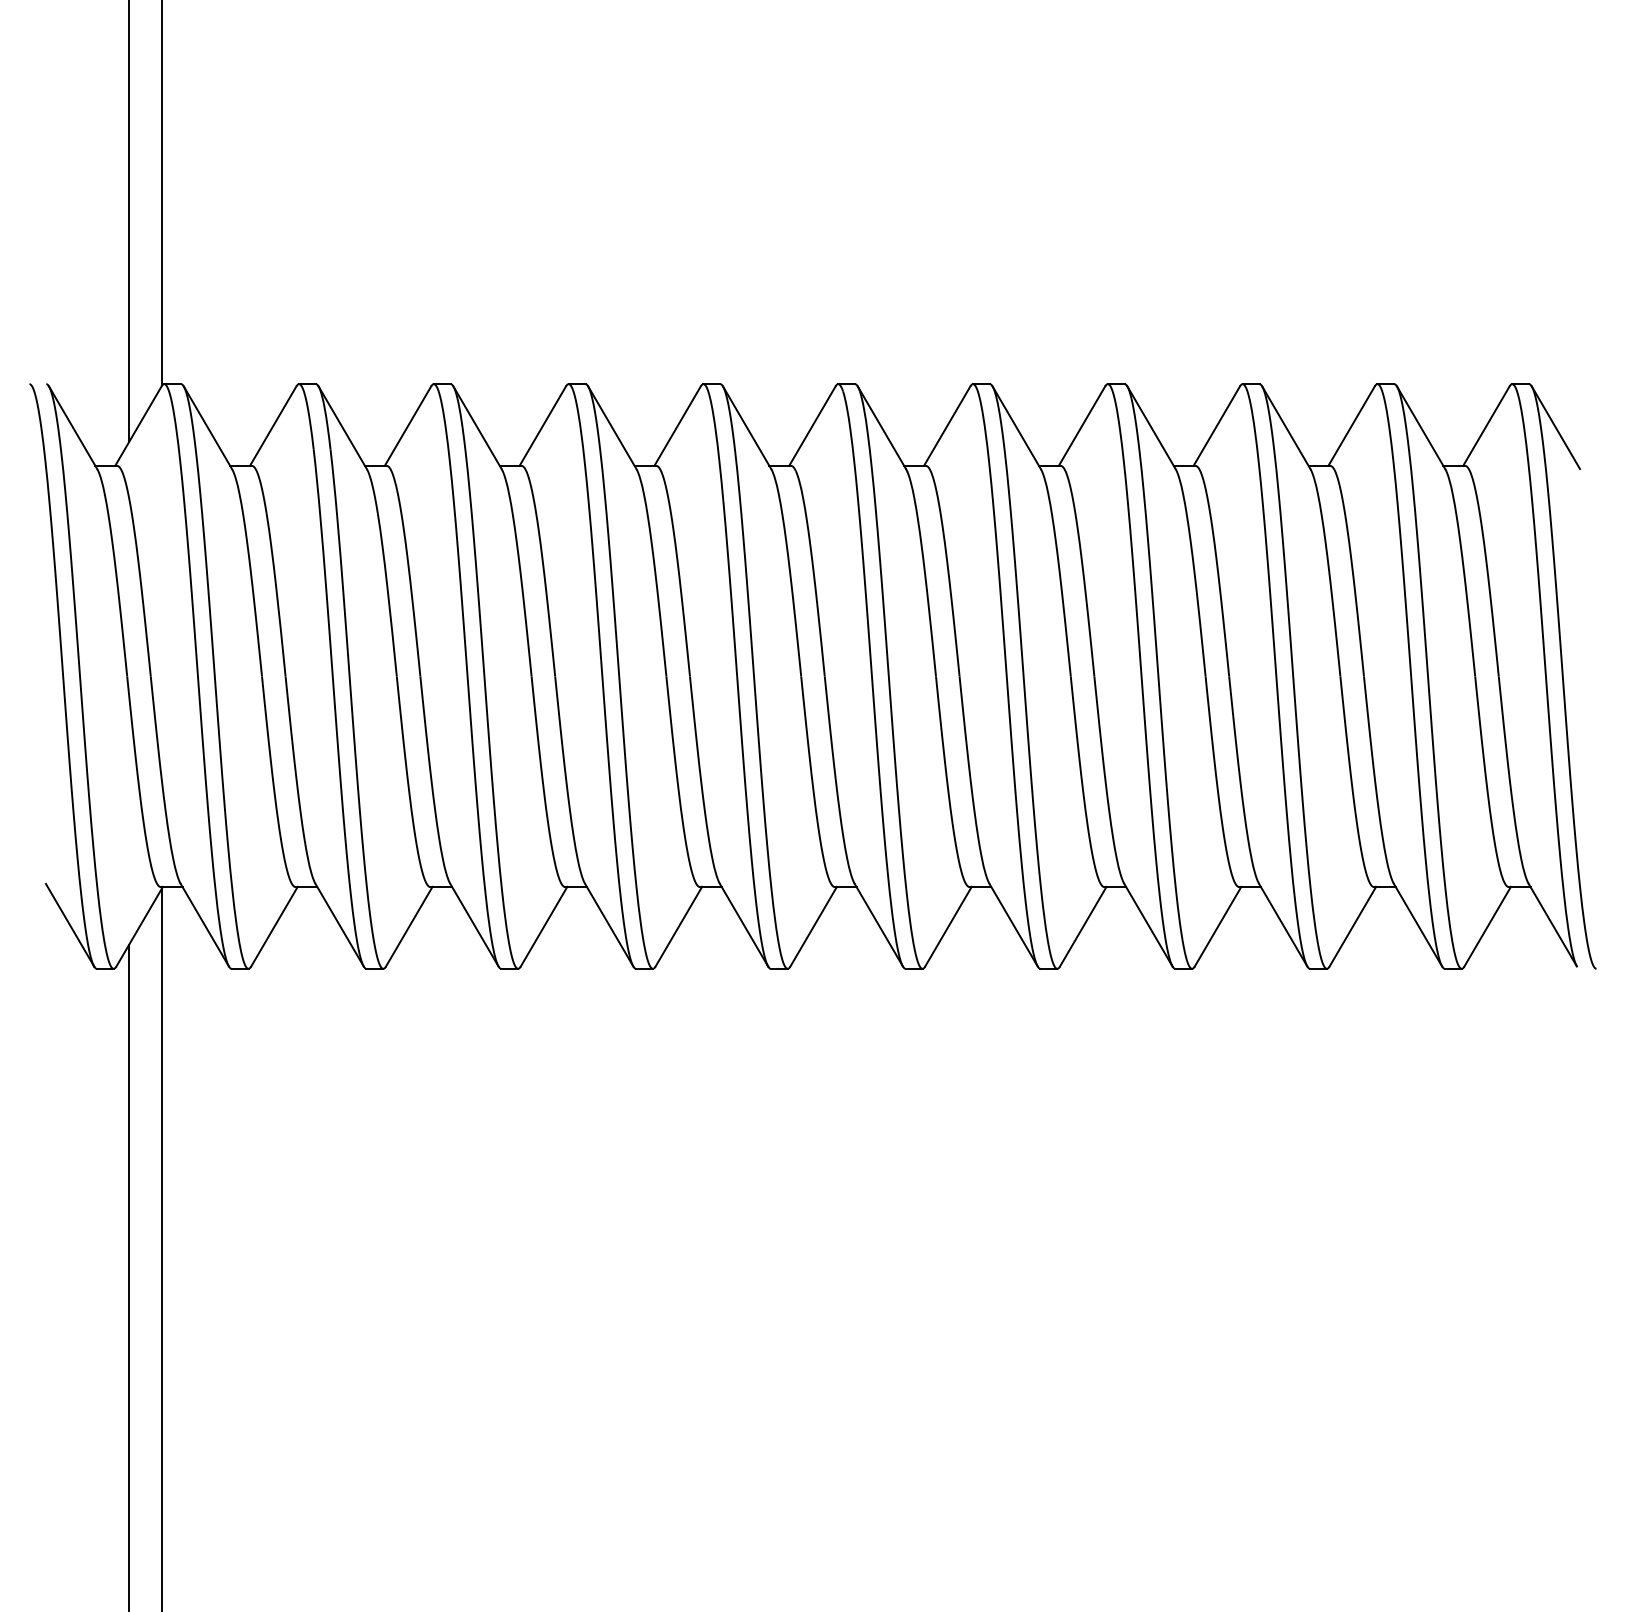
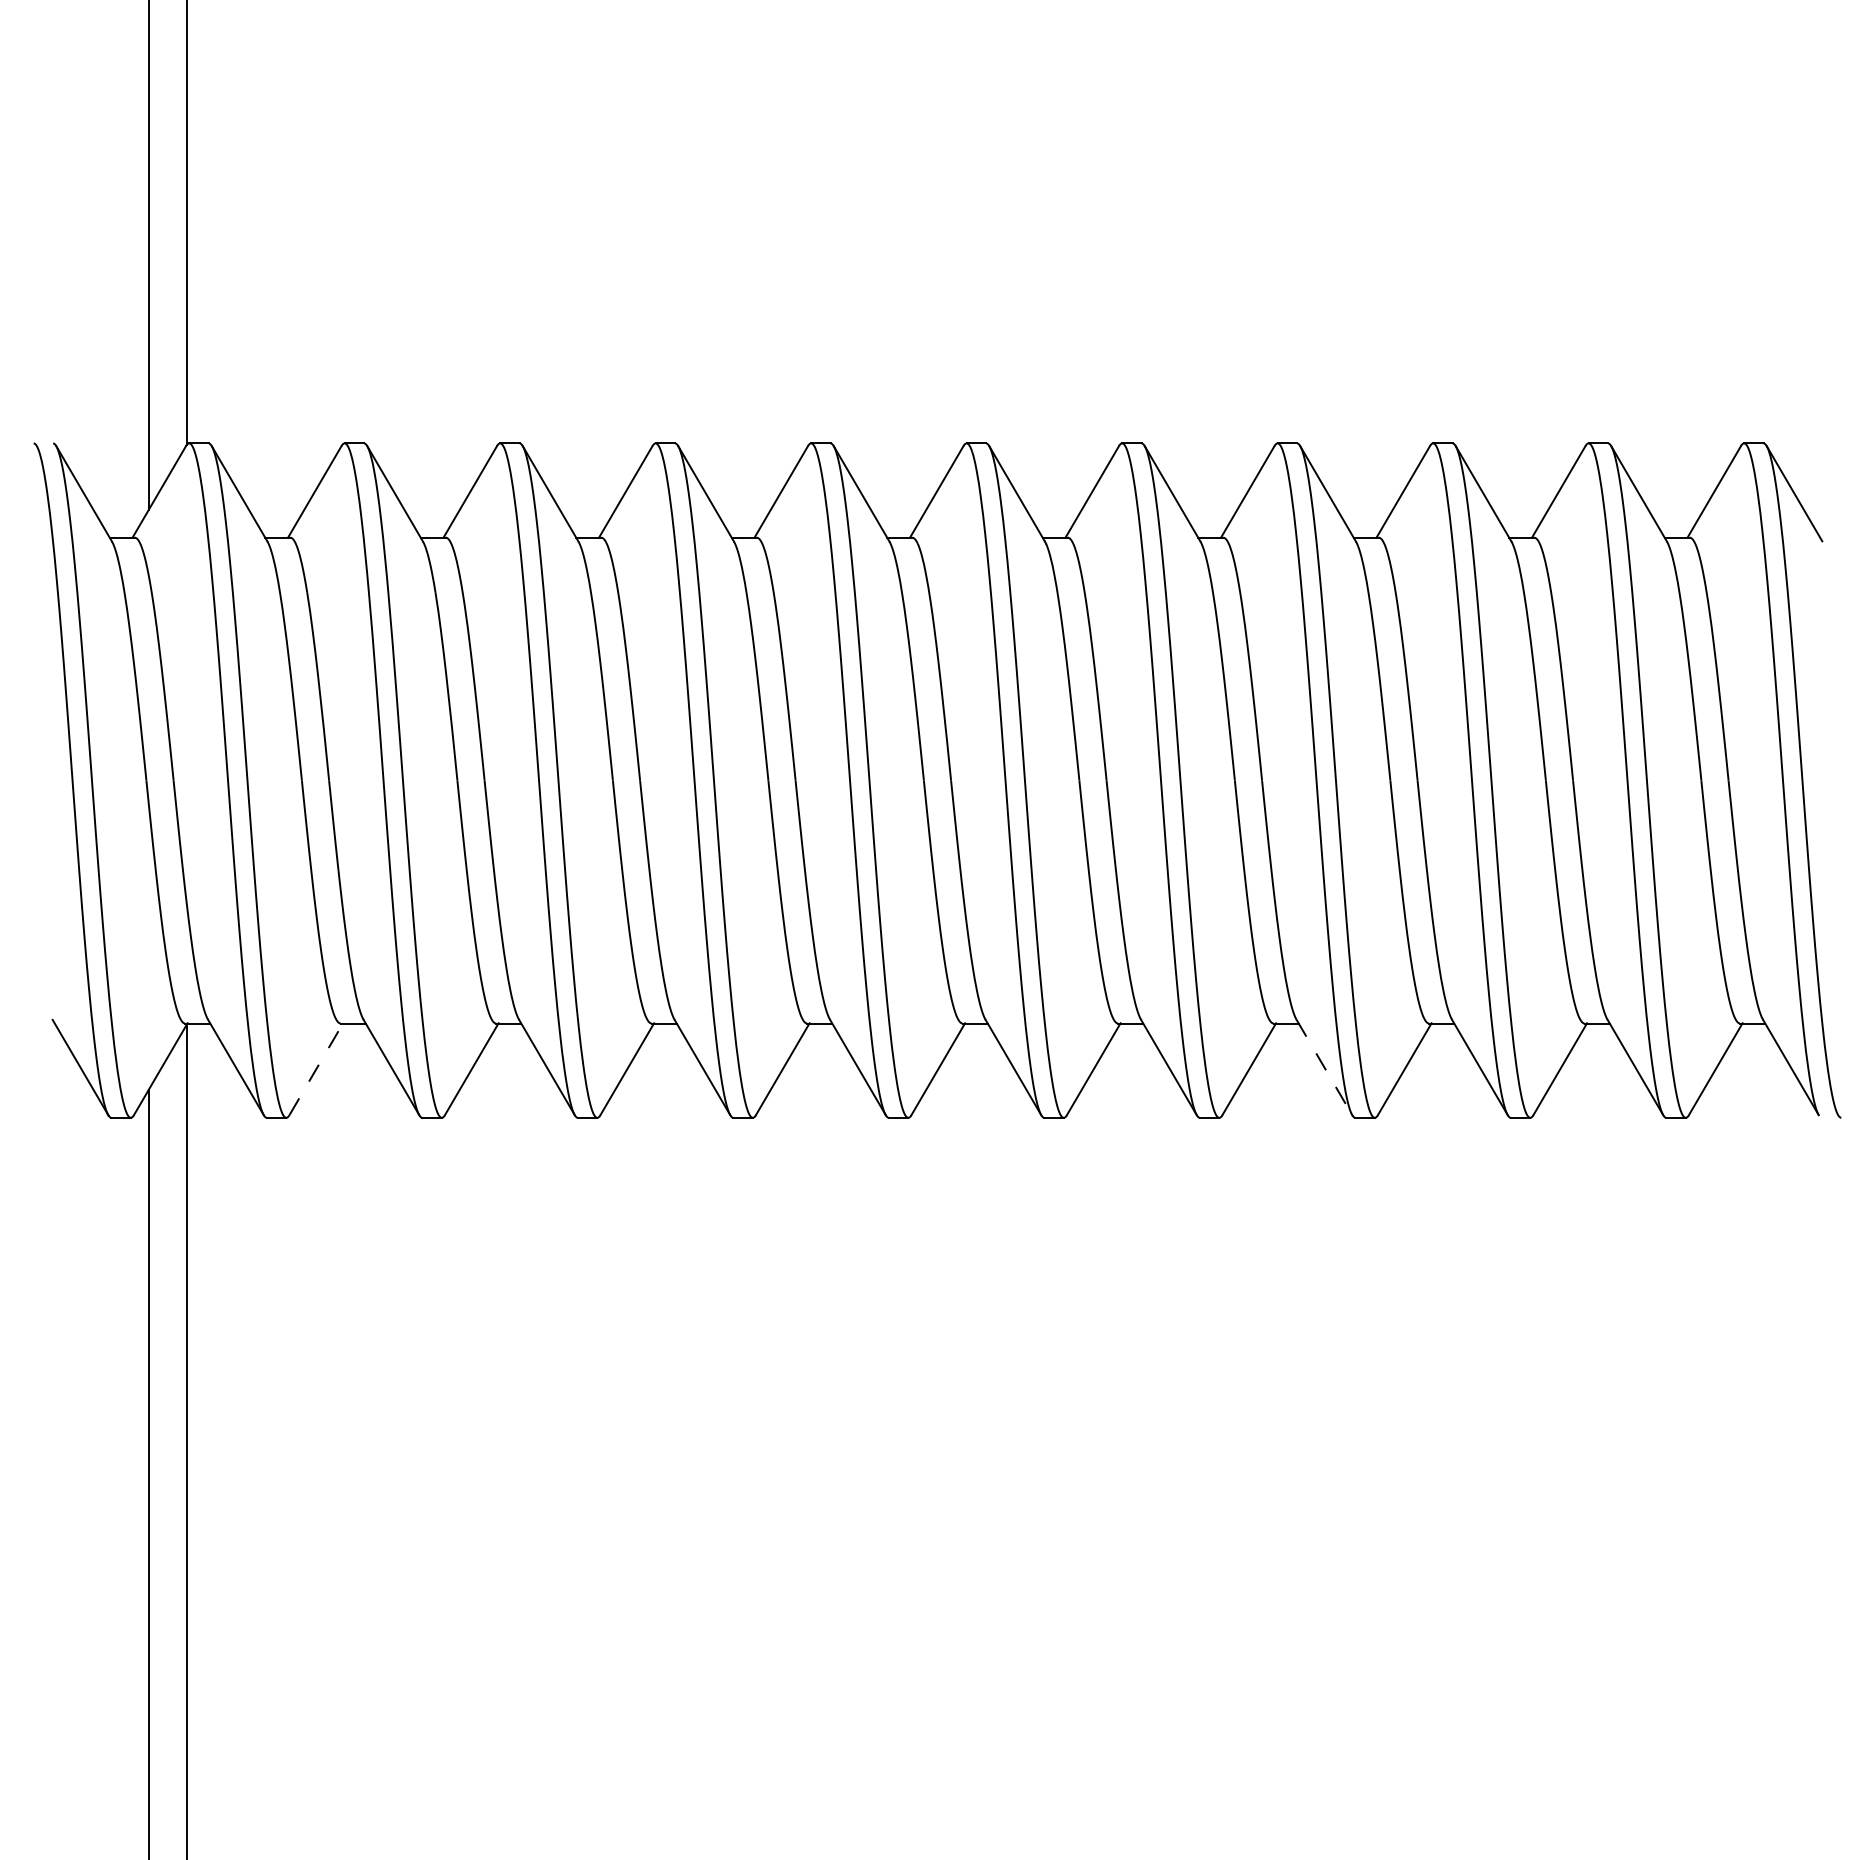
line: (1148, 925) -> (1324, 1067), solid -> dashed
line: (274, 926) -> (316, 1068), solid -> dashed

